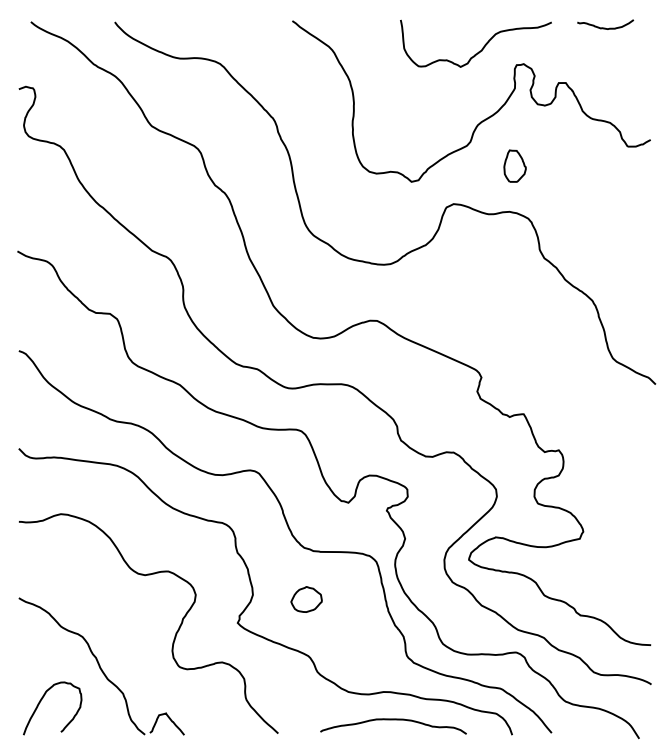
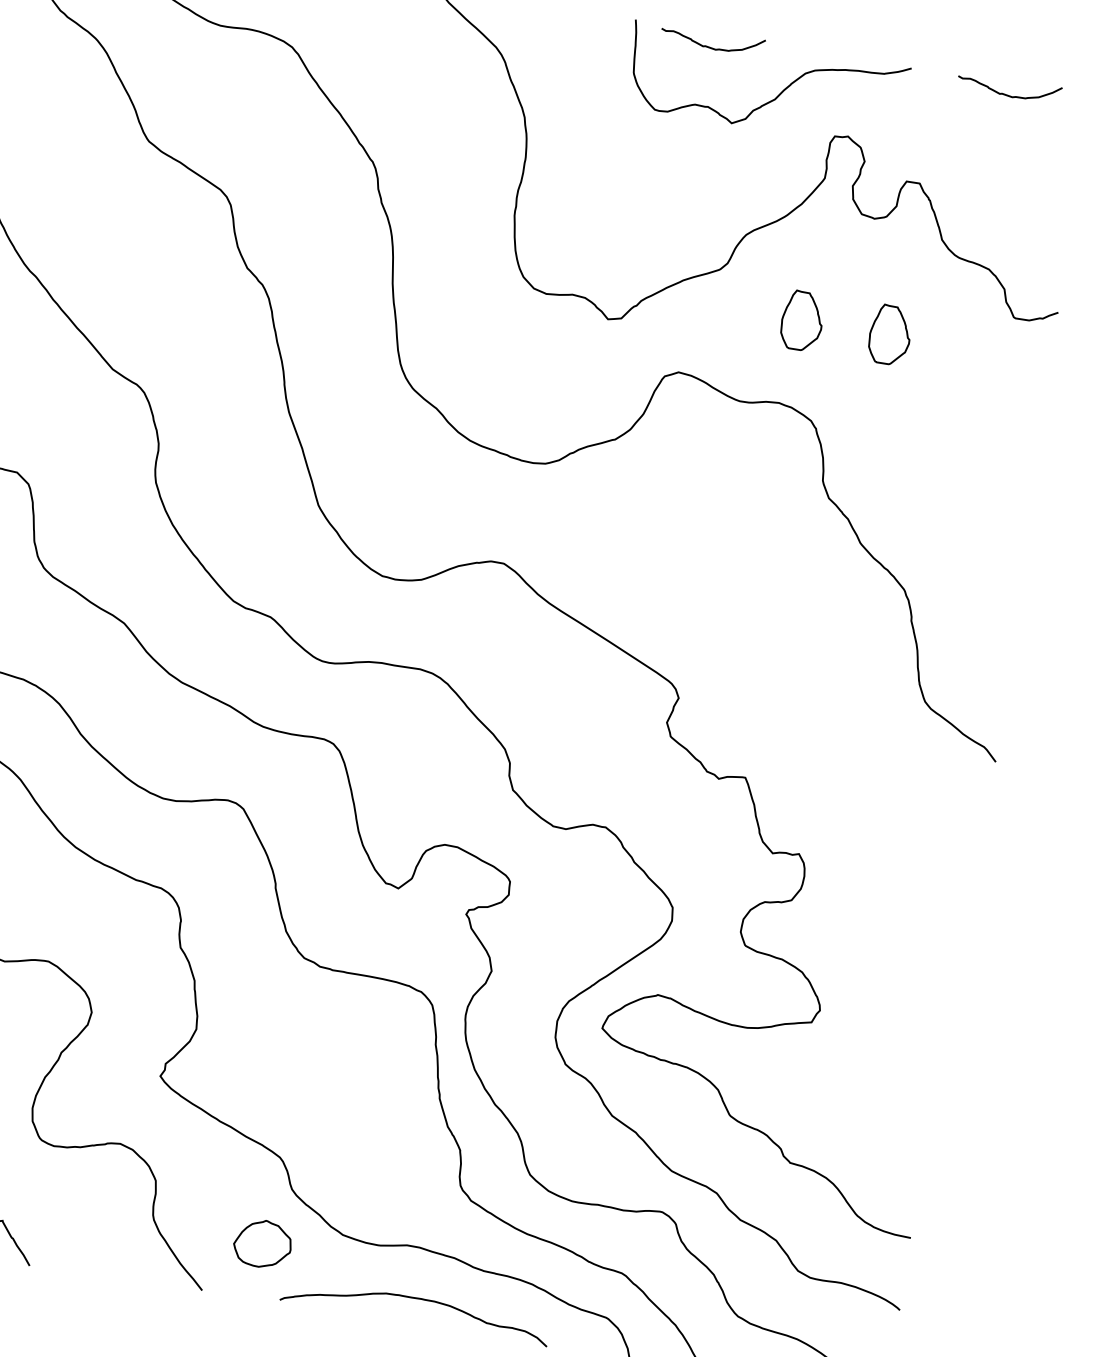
curve: (443, 27) -> (711, 45), added
part: (562, 165) -> (889, 333), added
part: (306, 599) -> (262, 1243), moved

